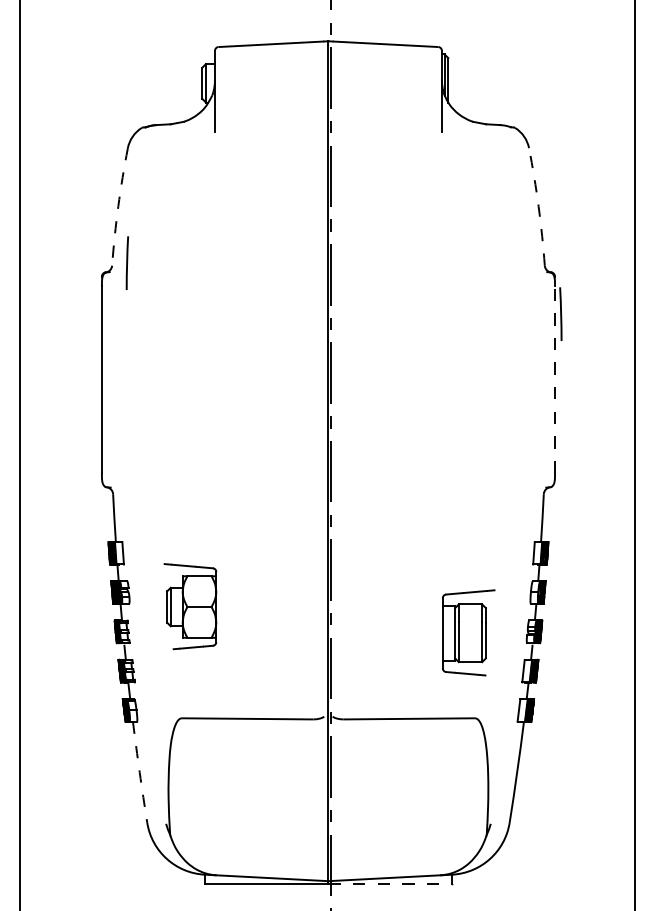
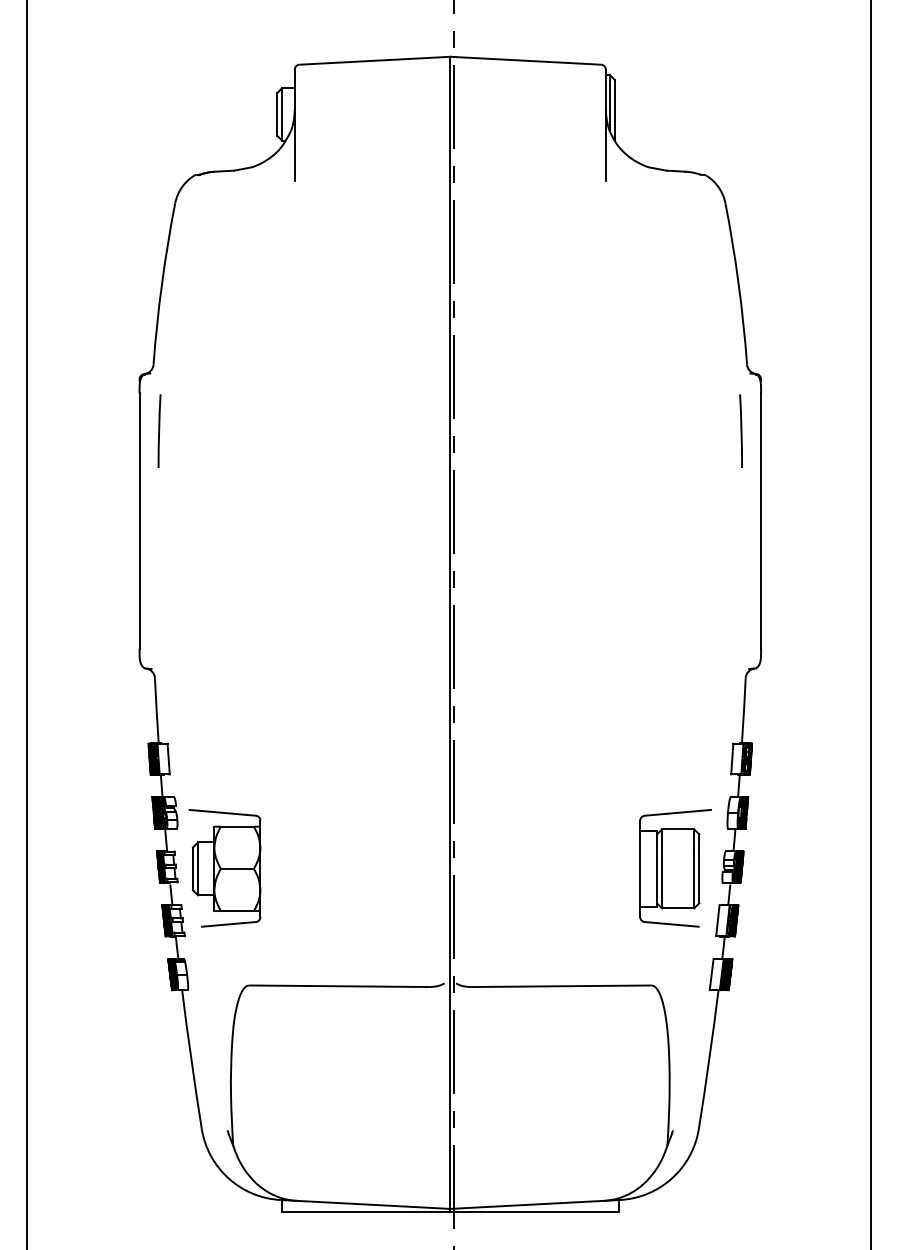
arc: (118, 206) -> (162, 283), dashed -> solid
arc: (538, 206) -> (738, 283), dashed -> solid
line: (127, 262) -> (159, 430), moved
line: (560, 313) -> (740, 430), moved
line: (555, 379) -> (761, 520), dashed -> solid
part: (190, 606) -> (224, 868), moved
part: (468, 633) -> (675, 868), moved
arc: (139, 772) -> (191, 1059), dashed -> solid
line: (390, 883) -> (535, 1212), dashed -> solid

